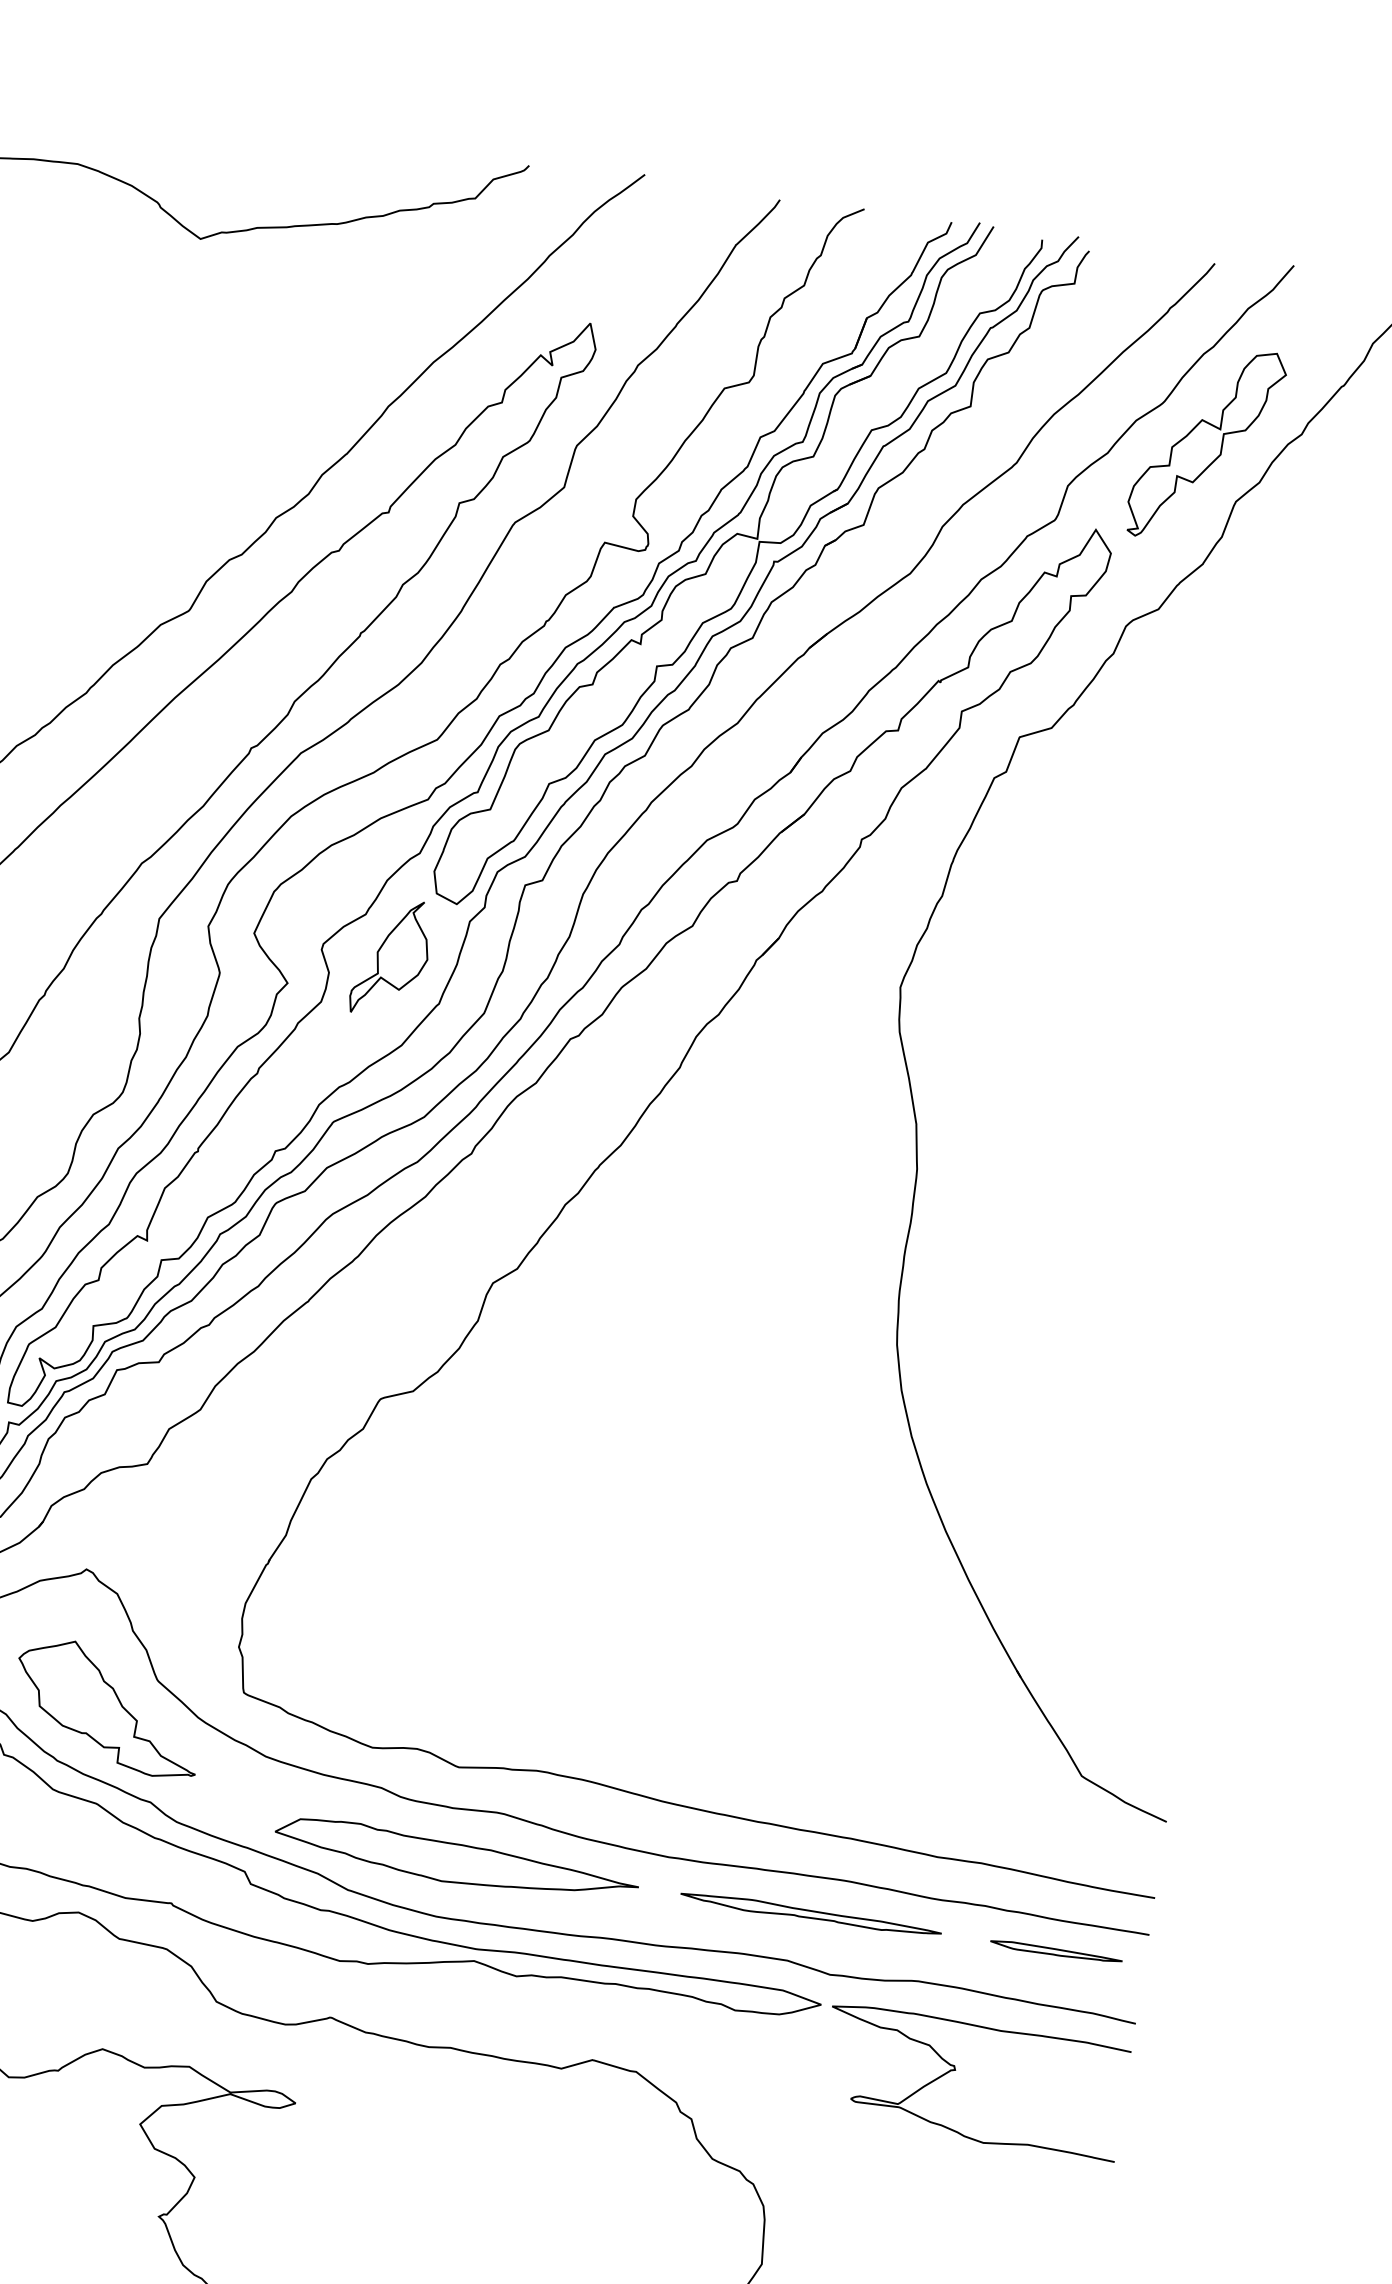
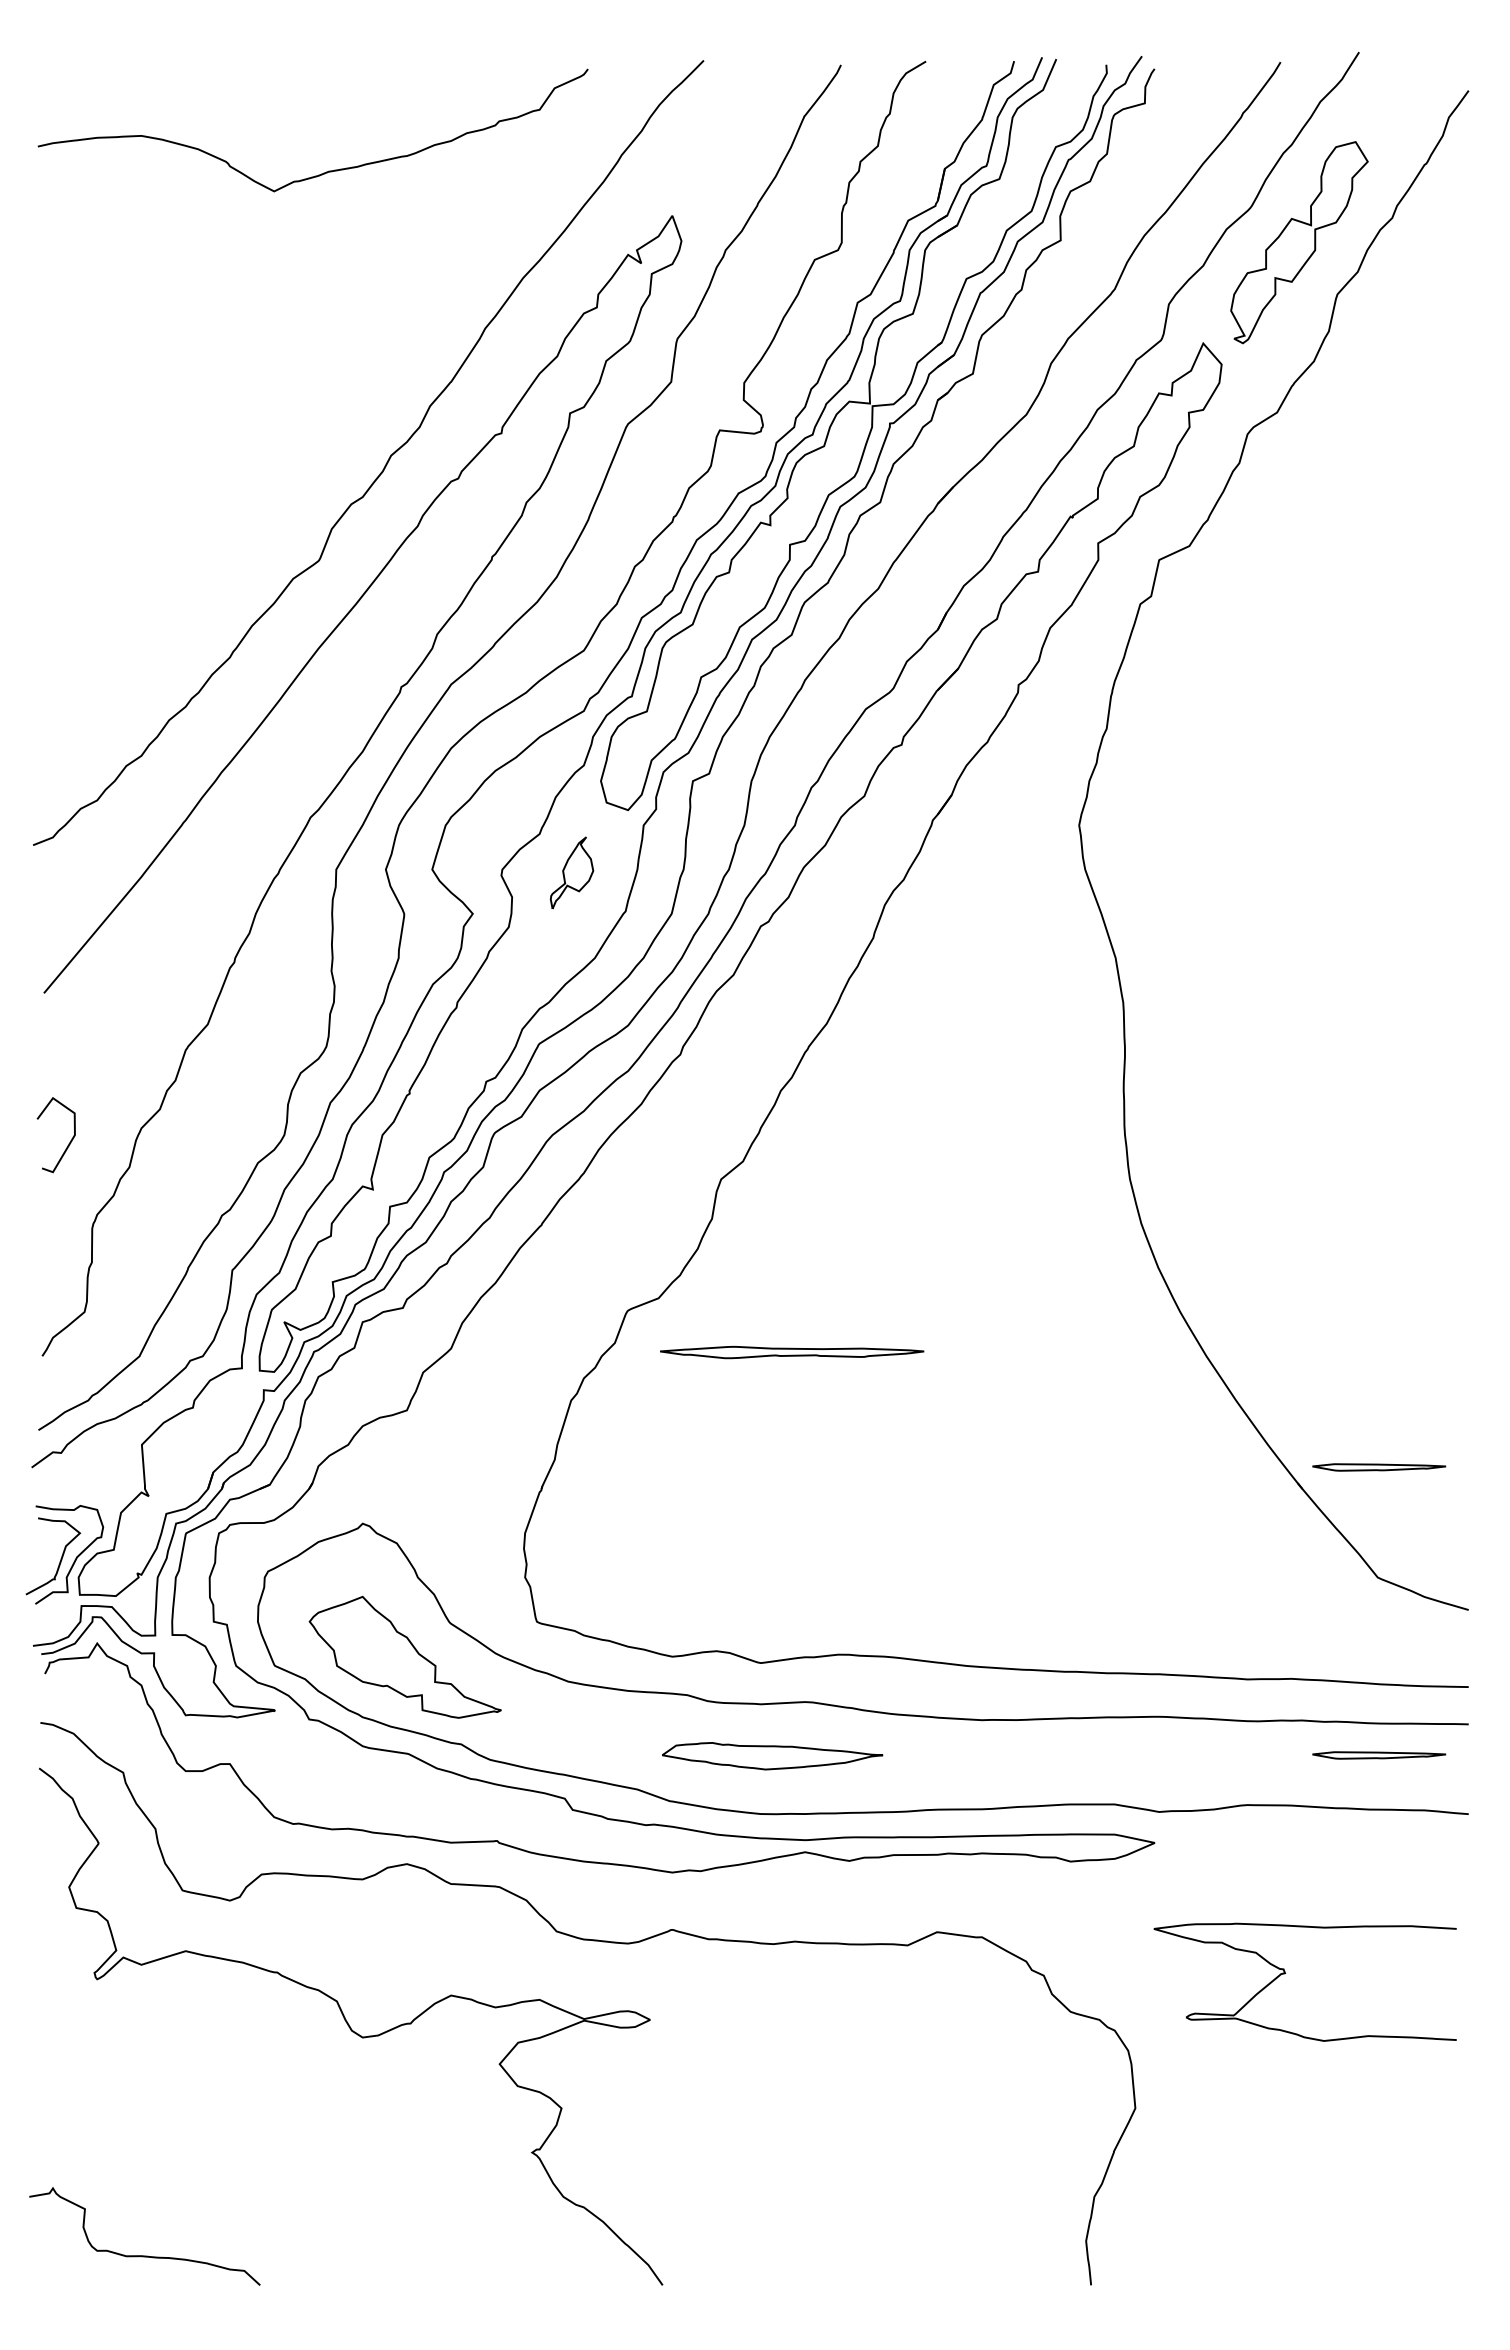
part: (391, 957) -> (571, 872), size x0.6
part: (1100, 1667) -> (1379, 1467), added
part: (456, 1861) -> (772, 1756), size x0.6
part: (811, 1914) -> (792, 1352), moved
curve: (956, 2070) -> (1286, 1973), moved

